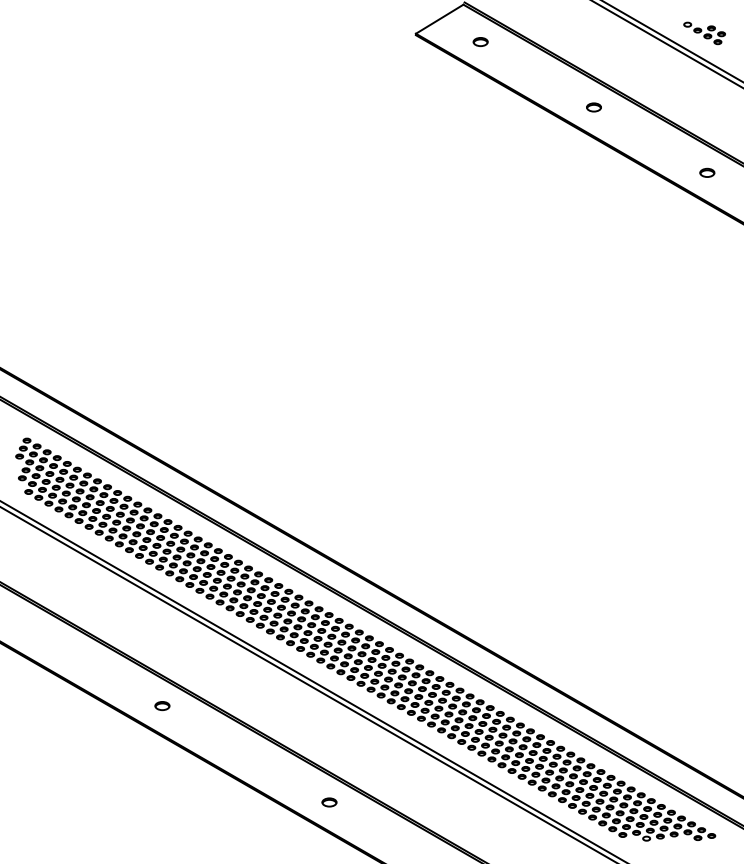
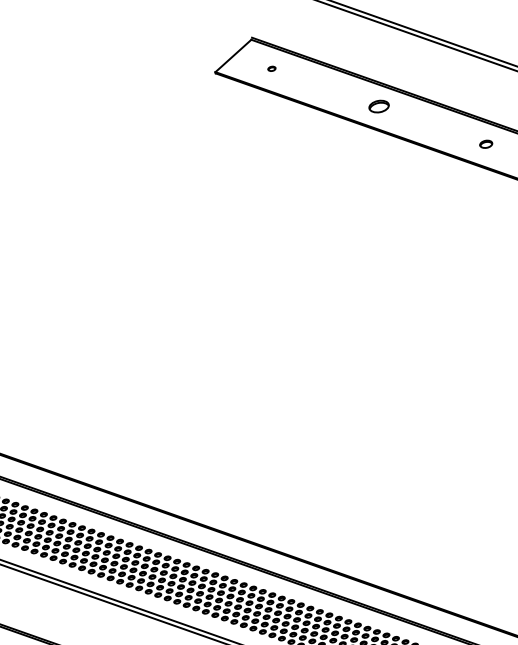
part: (704, 33) -> (461, 25), removed
part: (480, 41) -> (271, 68), size x0.6
part: (593, 107) -> (378, 106), size x1.6

